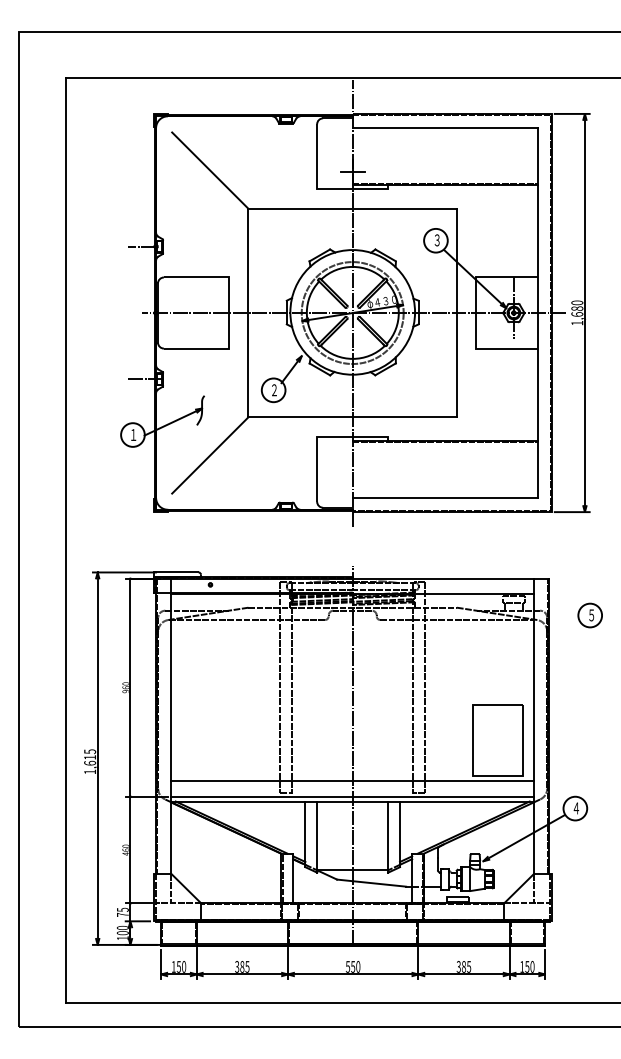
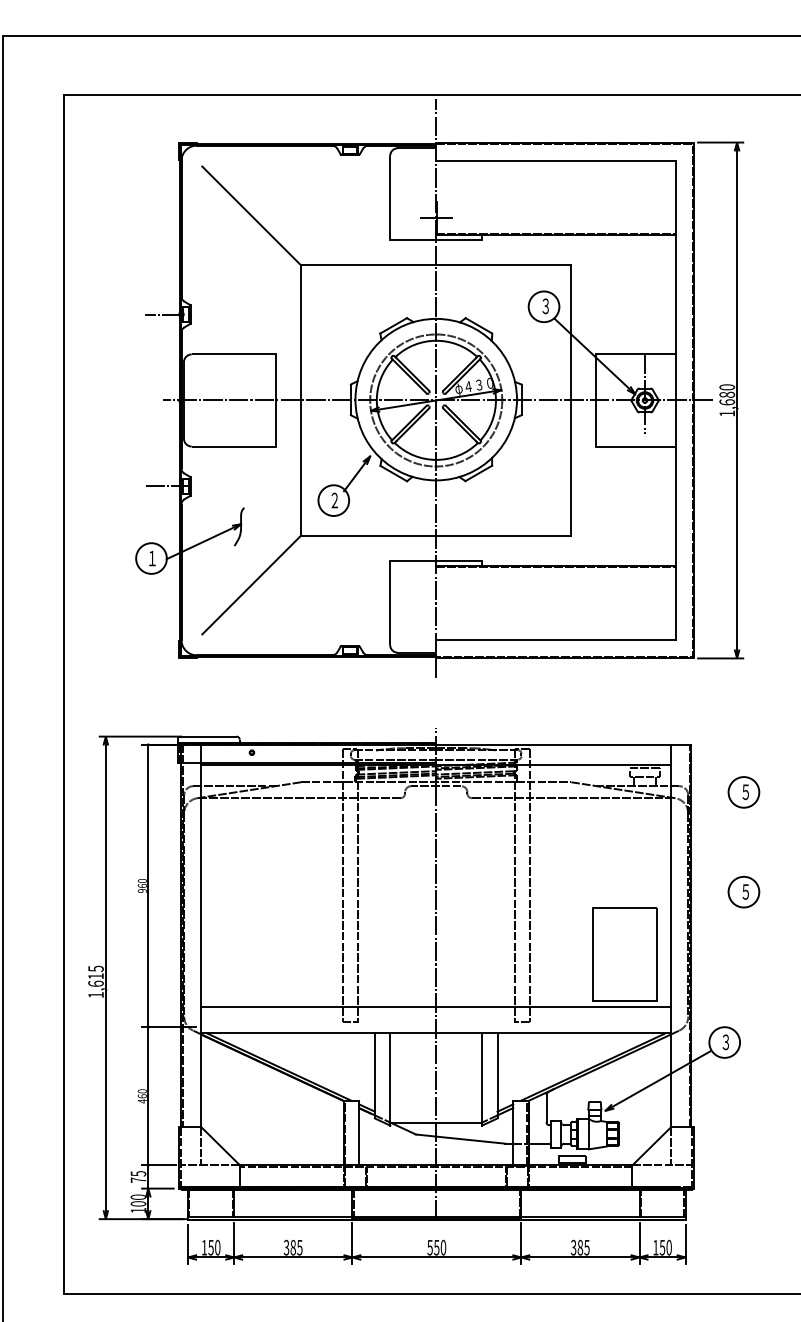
part: (589, 692) -> (743, 892), added
line: (352, 796) -> (435, 1026), removed
text: (576, 808) -> (726, 1042), ４ -> ３

